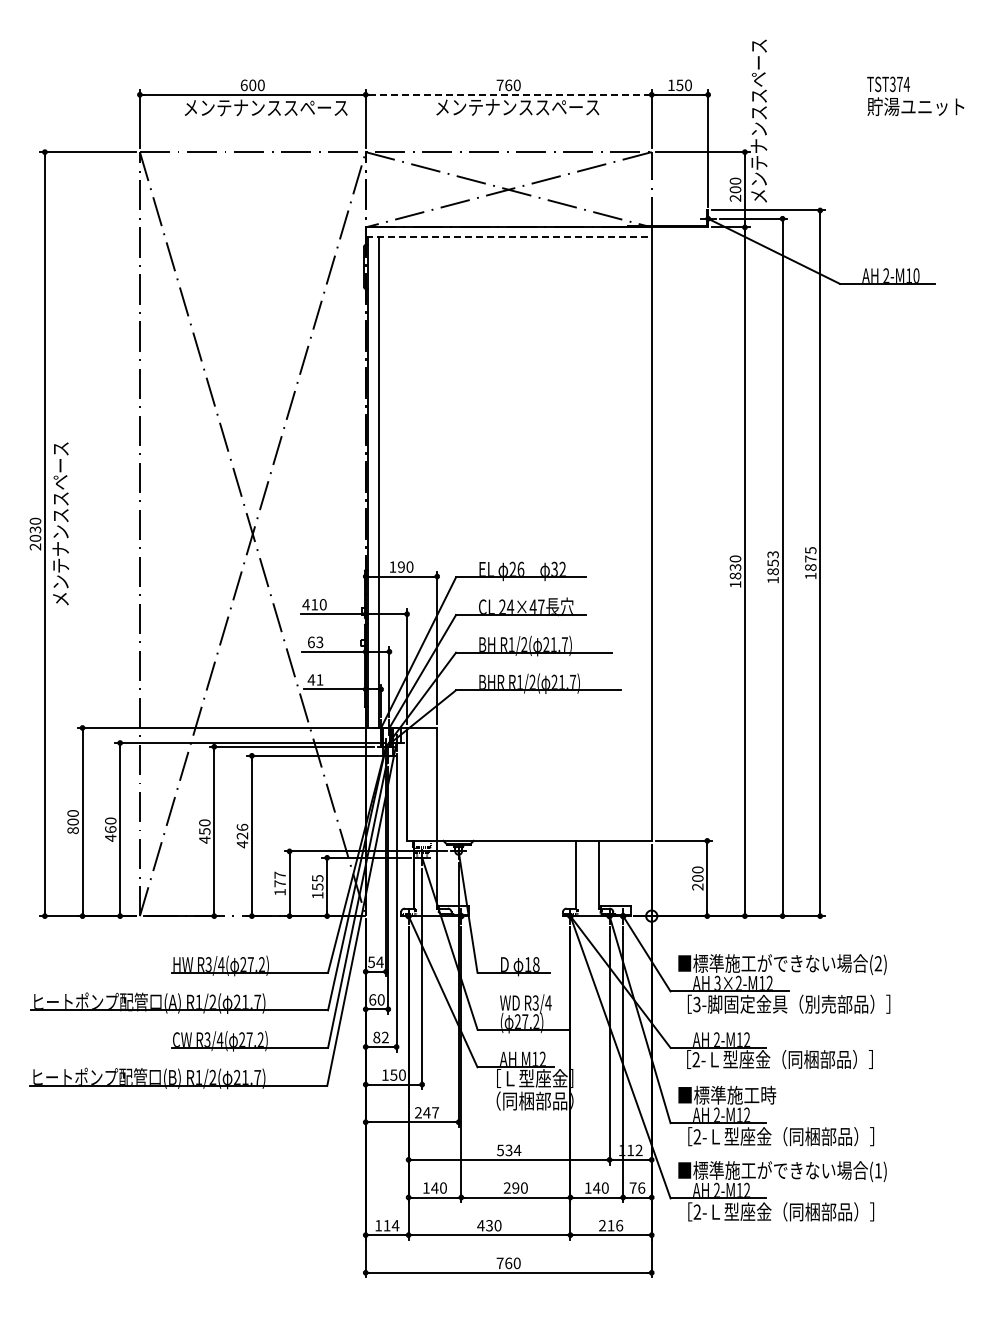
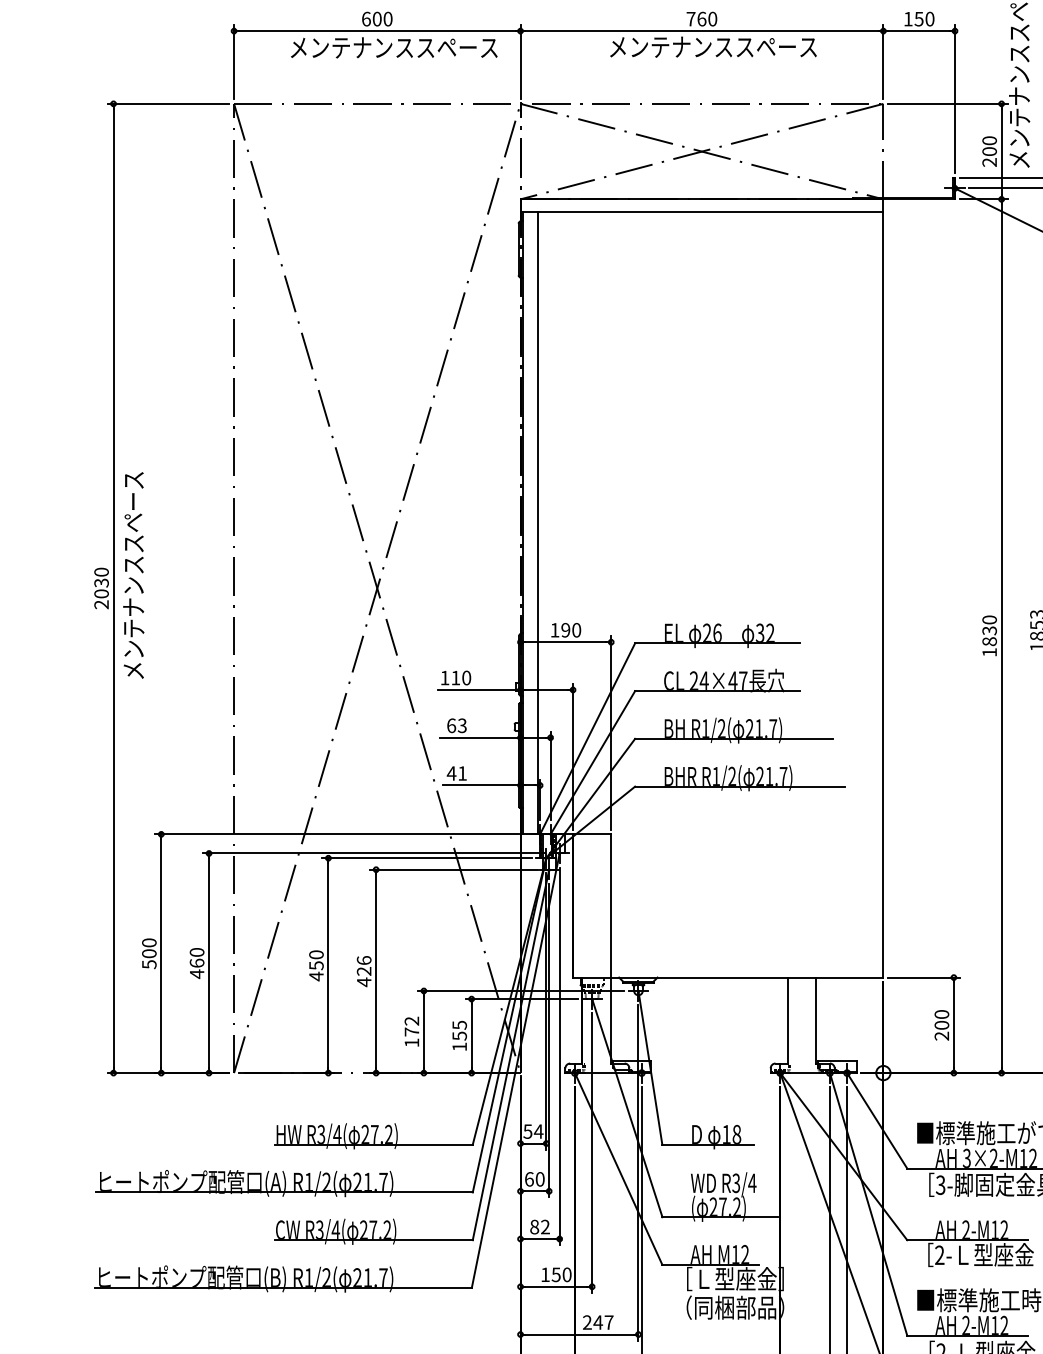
line: (509, 94) -> (702, 30), dashed -> solid
line: (509, 237) -> (702, 212), dashed -> solid
text: (305, 604) -> (444, 677), 410 -> 110
text: (72, 830) -> (148, 964), 800 -> 500
text: (279, 874) -> (411, 1020), 177 -> 172

